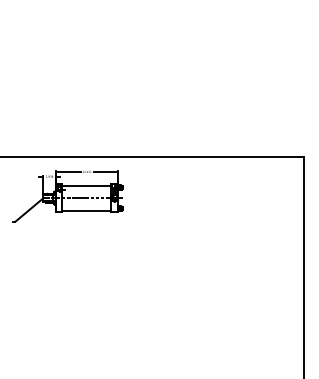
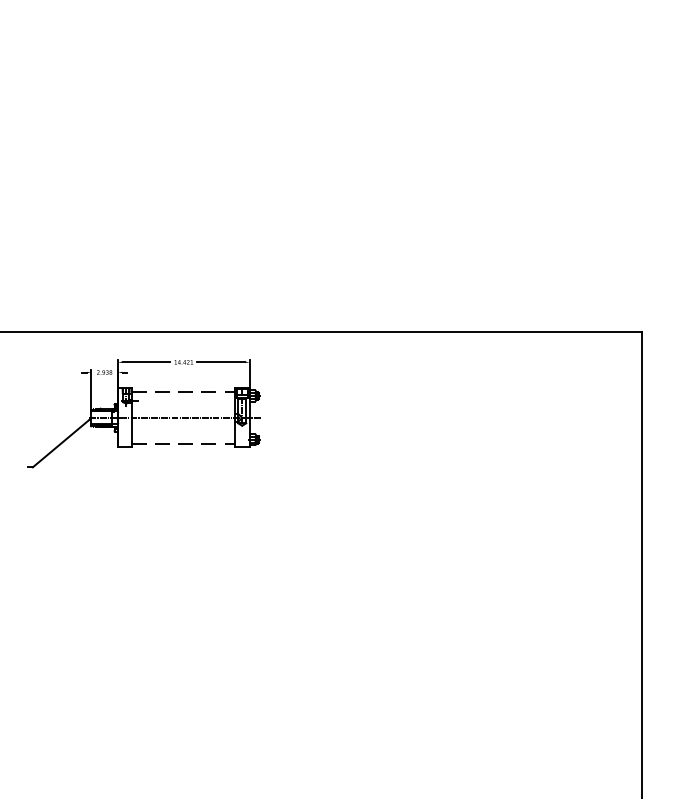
line: (87, 185) -> (184, 391), solid -> dashed
line: (87, 210) -> (184, 443), solid -> dashed

